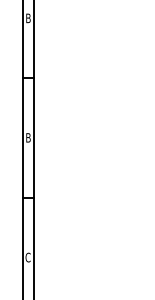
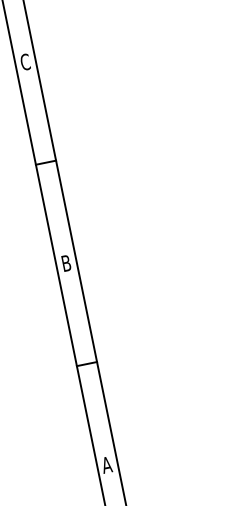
text: (27, 18) -> (23, 62), B -> C
text: (27, 257) -> (105, 465), C -> A

